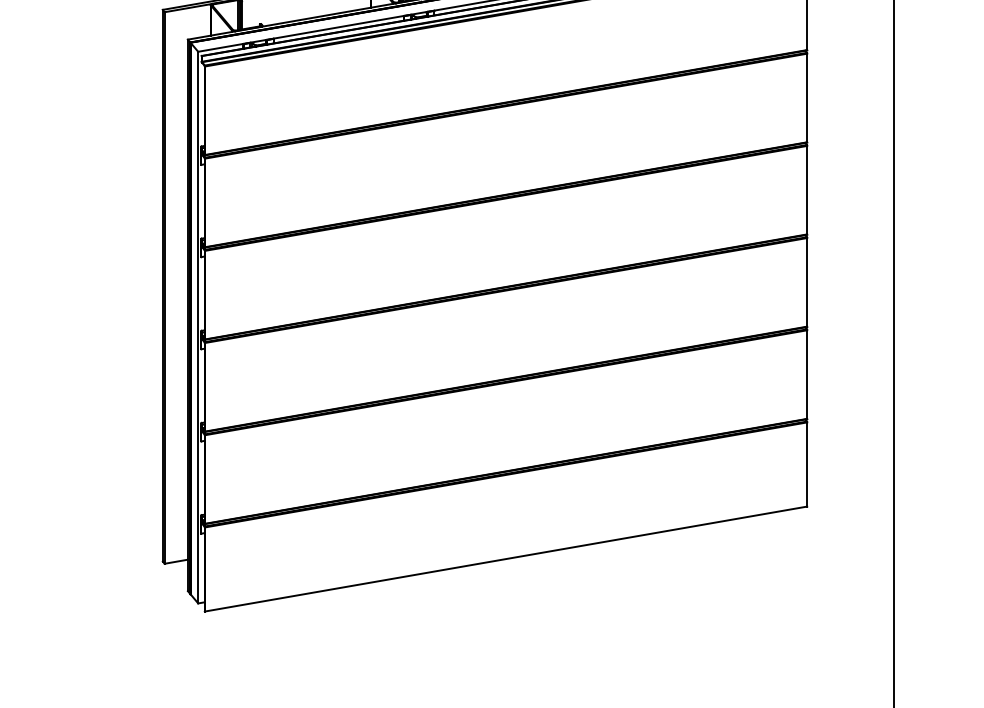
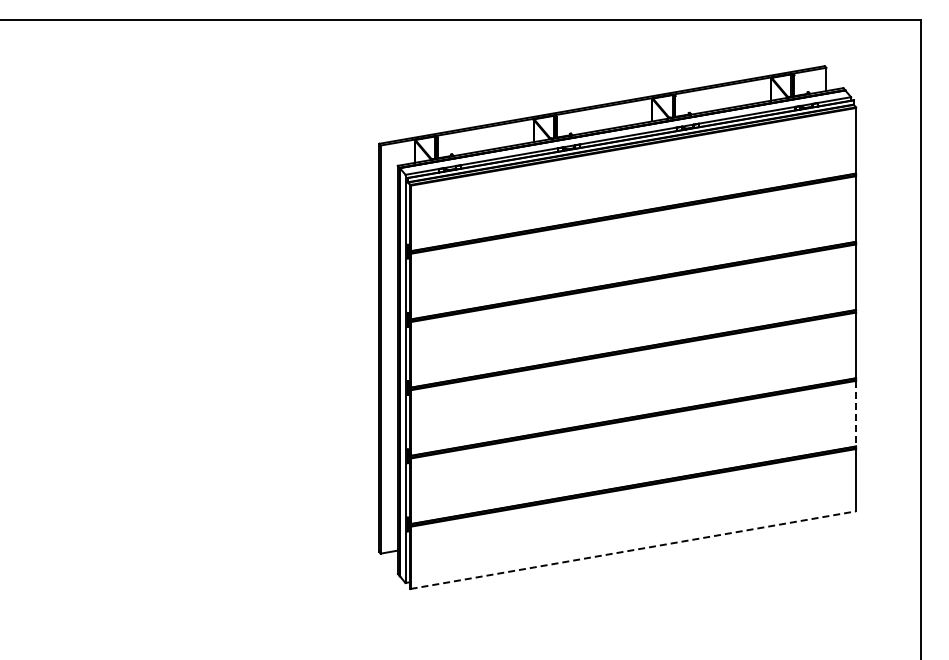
line: (807, 374) -> (856, 413), solid -> dashed
line: (506, 559) -> (633, 550), solid -> dashed

